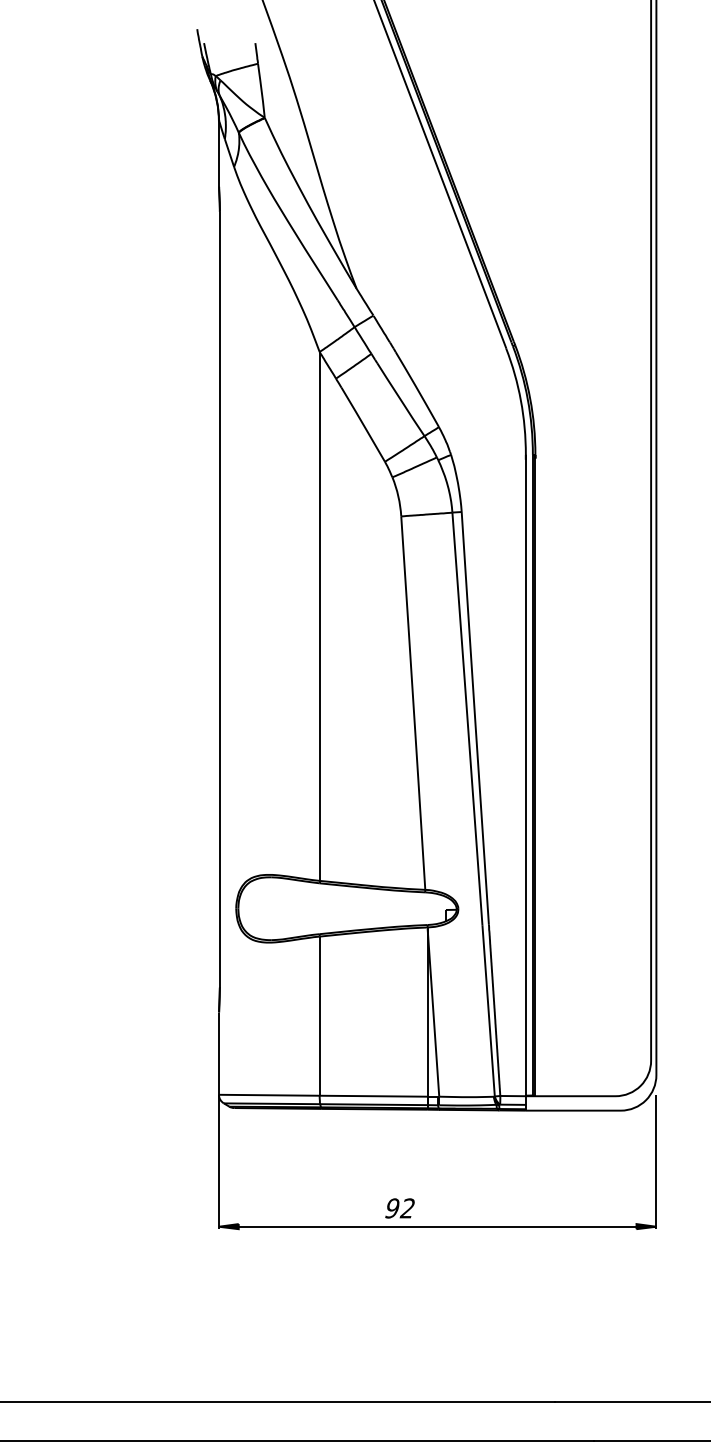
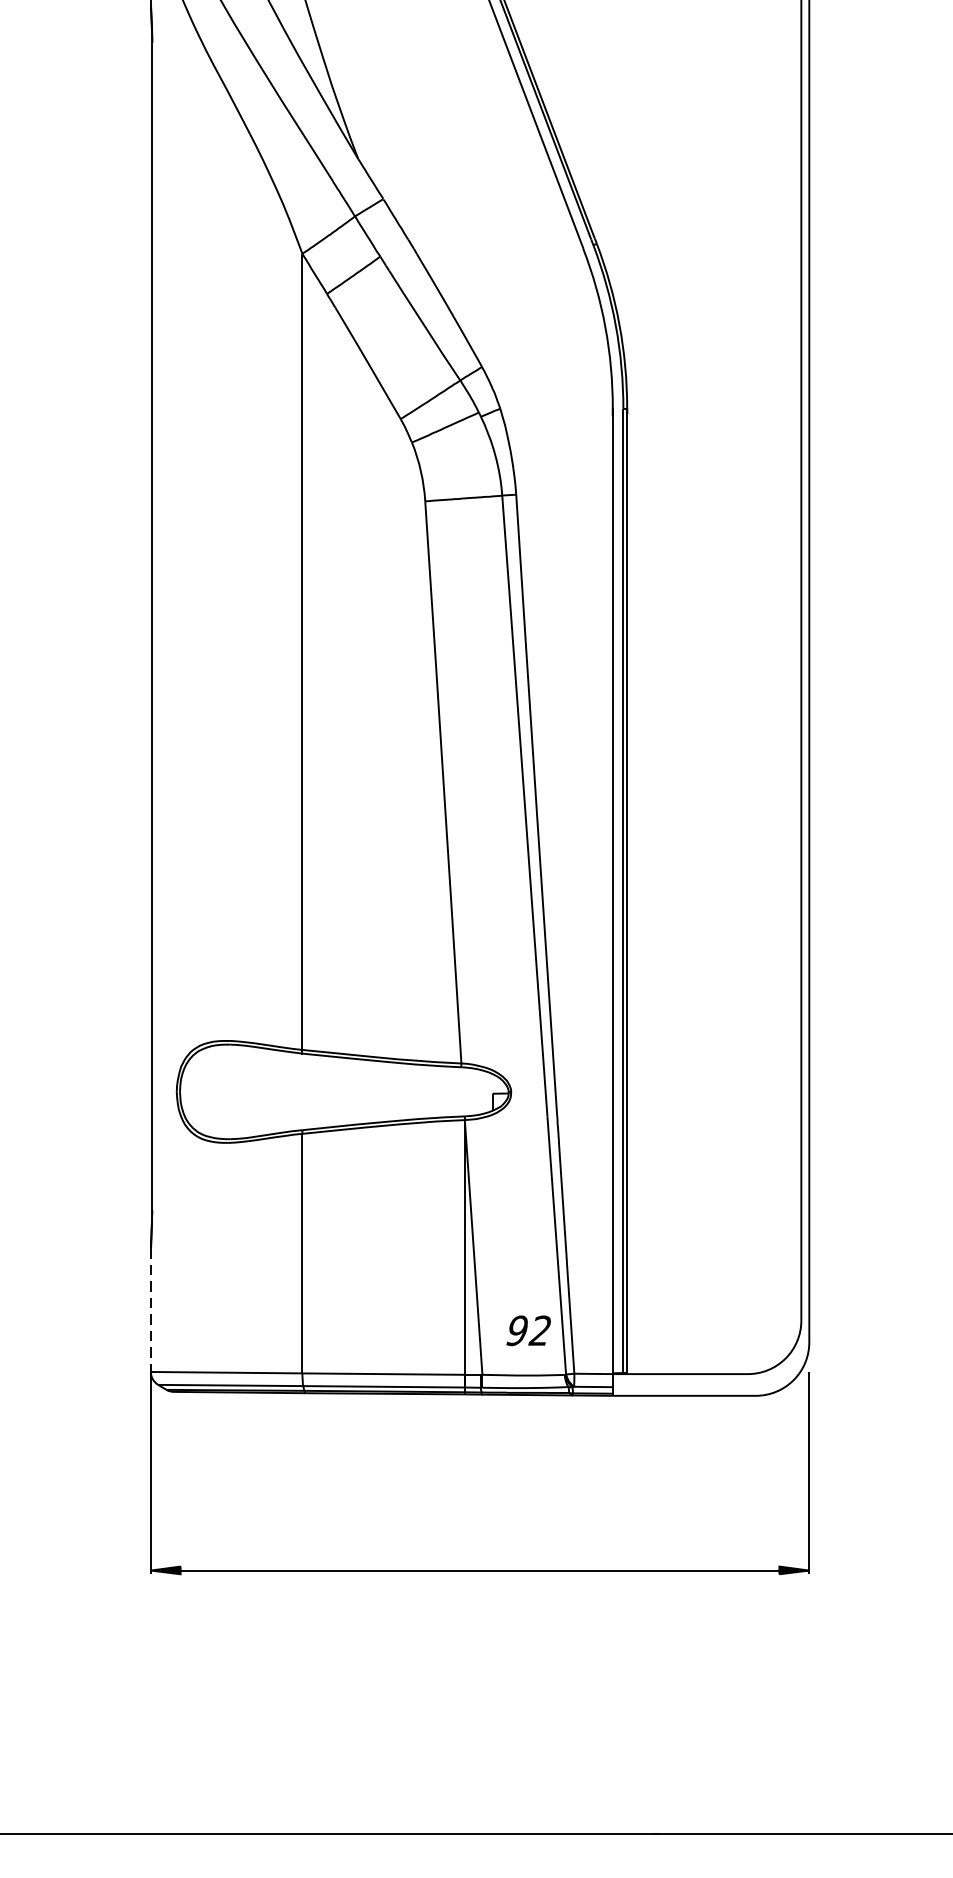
line: (219, 1054) -> (151, 1311), solid -> dashed
text: (399, 1208) -> (527, 1330), moved

